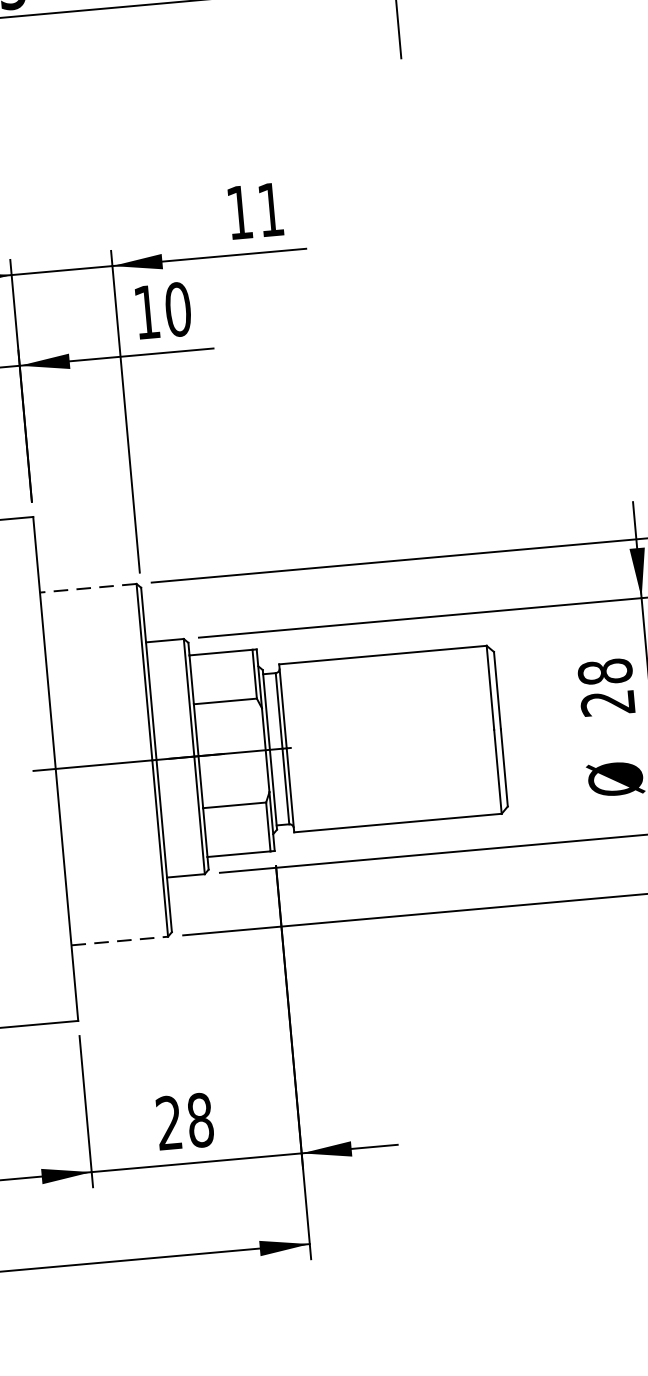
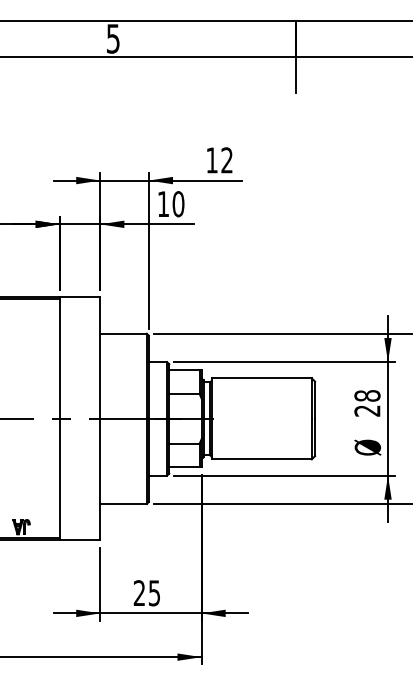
text: (269, 210) -> (226, 160), 11 -> 12
line: (88, 587) -> (123, 333), dashed -> solid
line: (121, 939) -> (124, 503), dashed -> solid
text: (200, 1120) -> (154, 593), 28 -> 25

